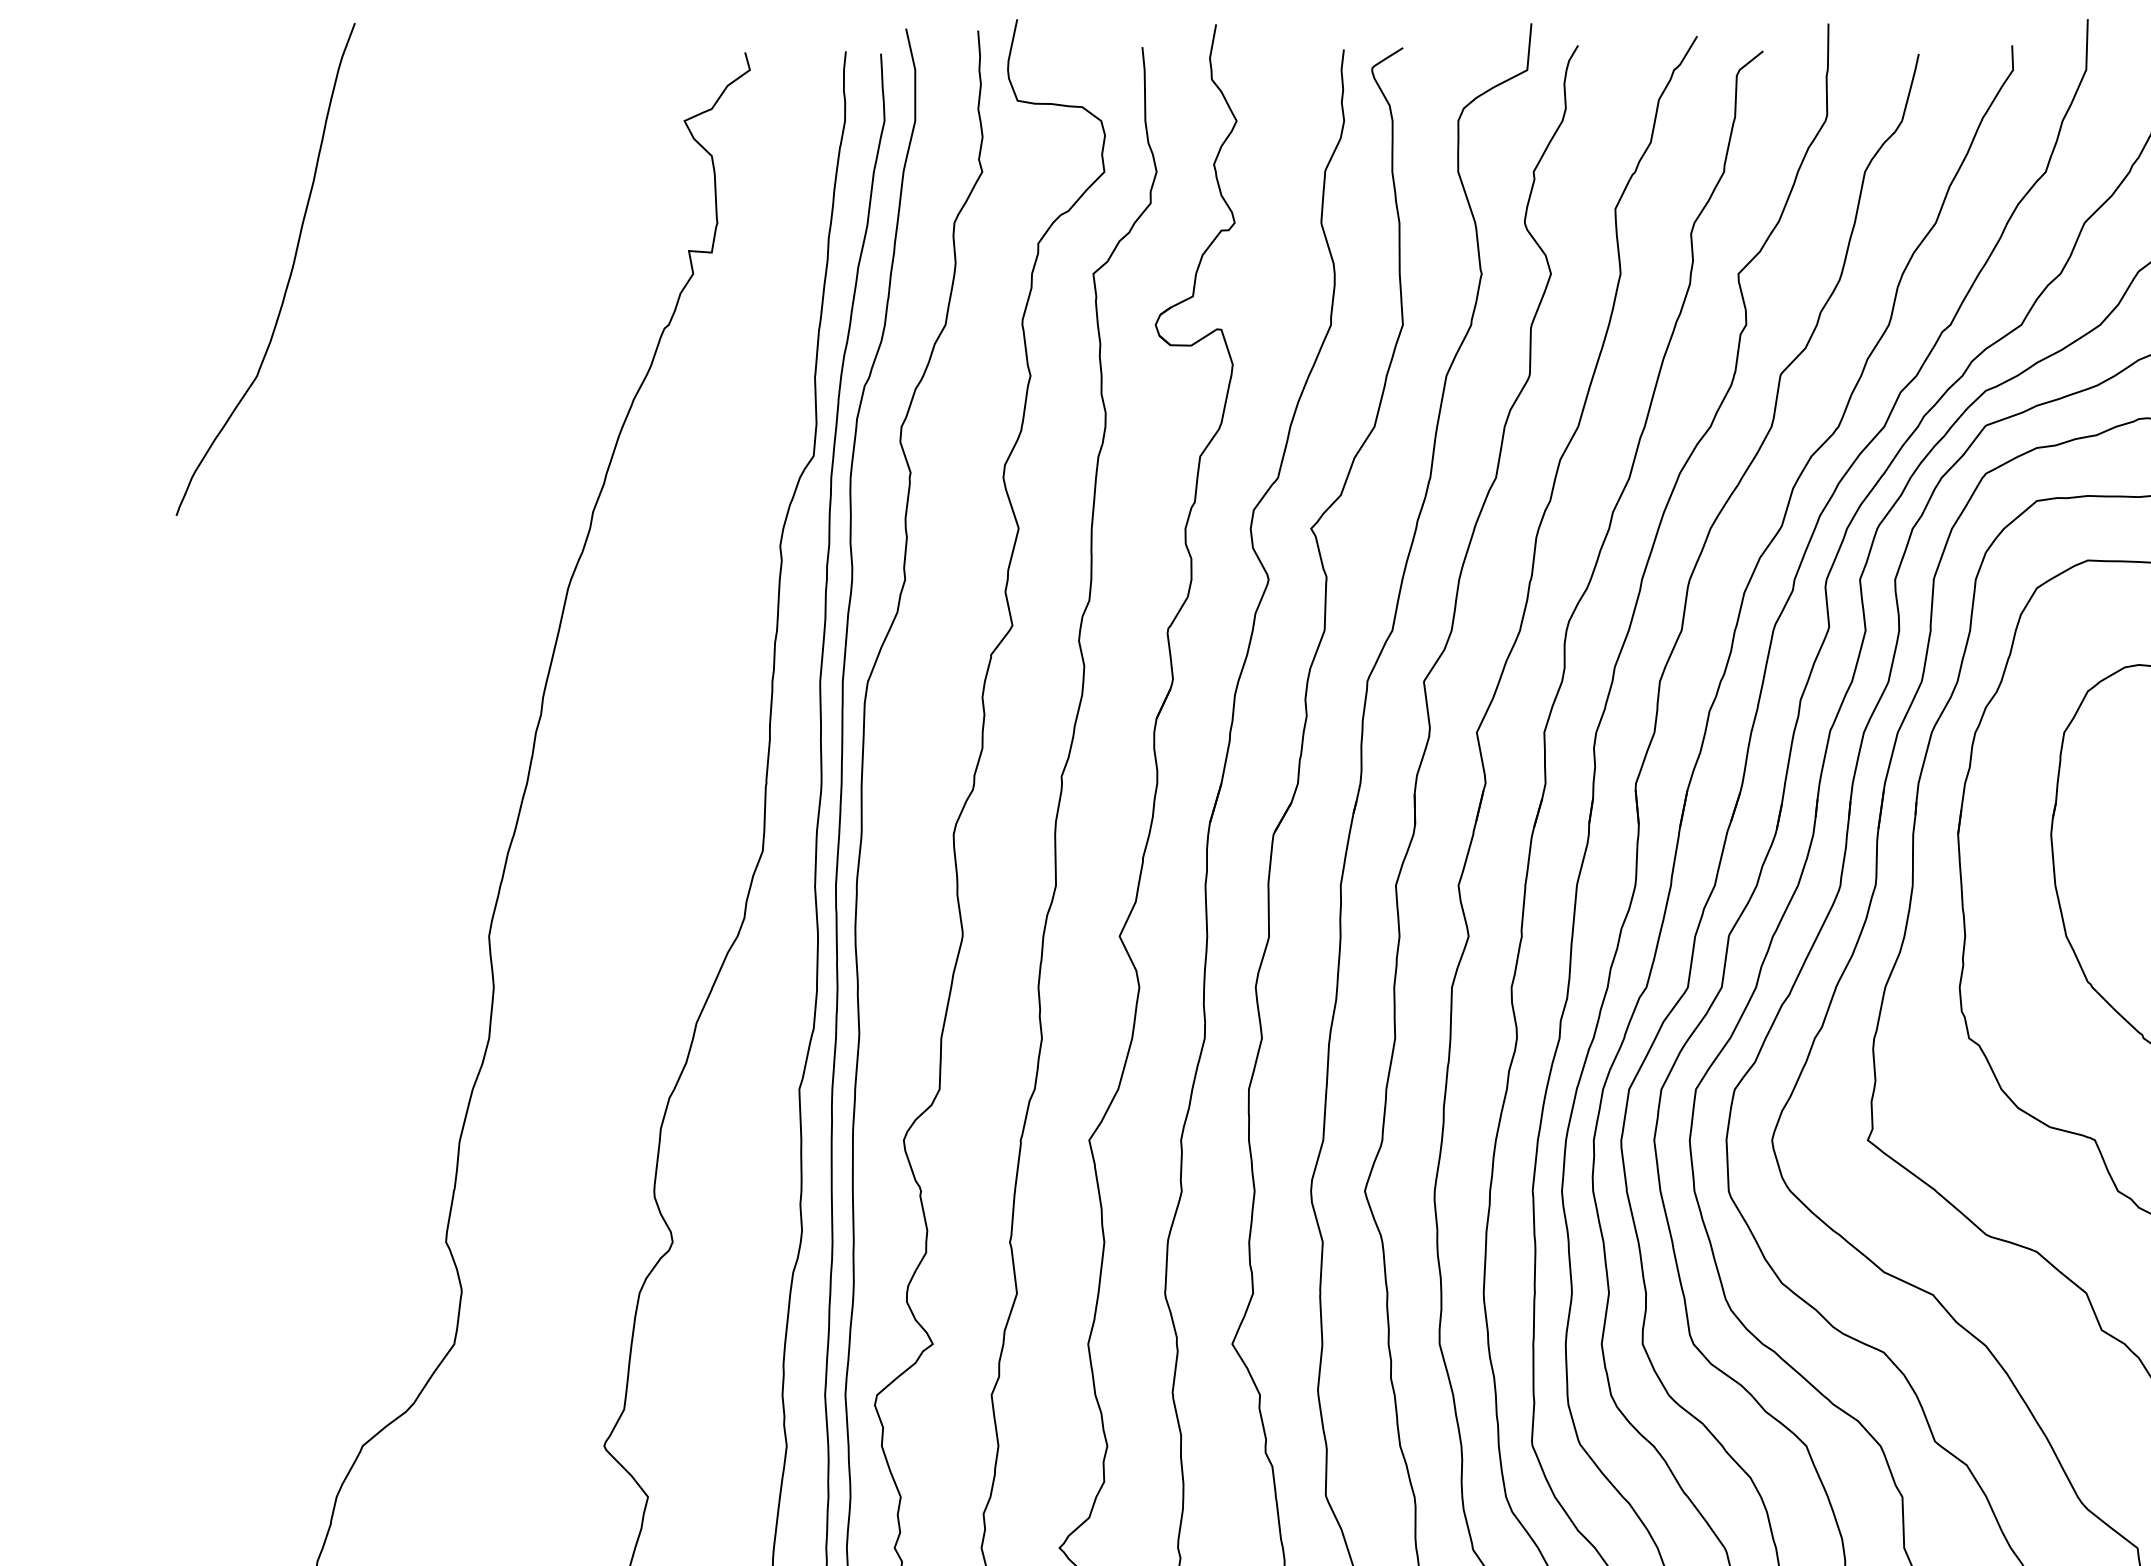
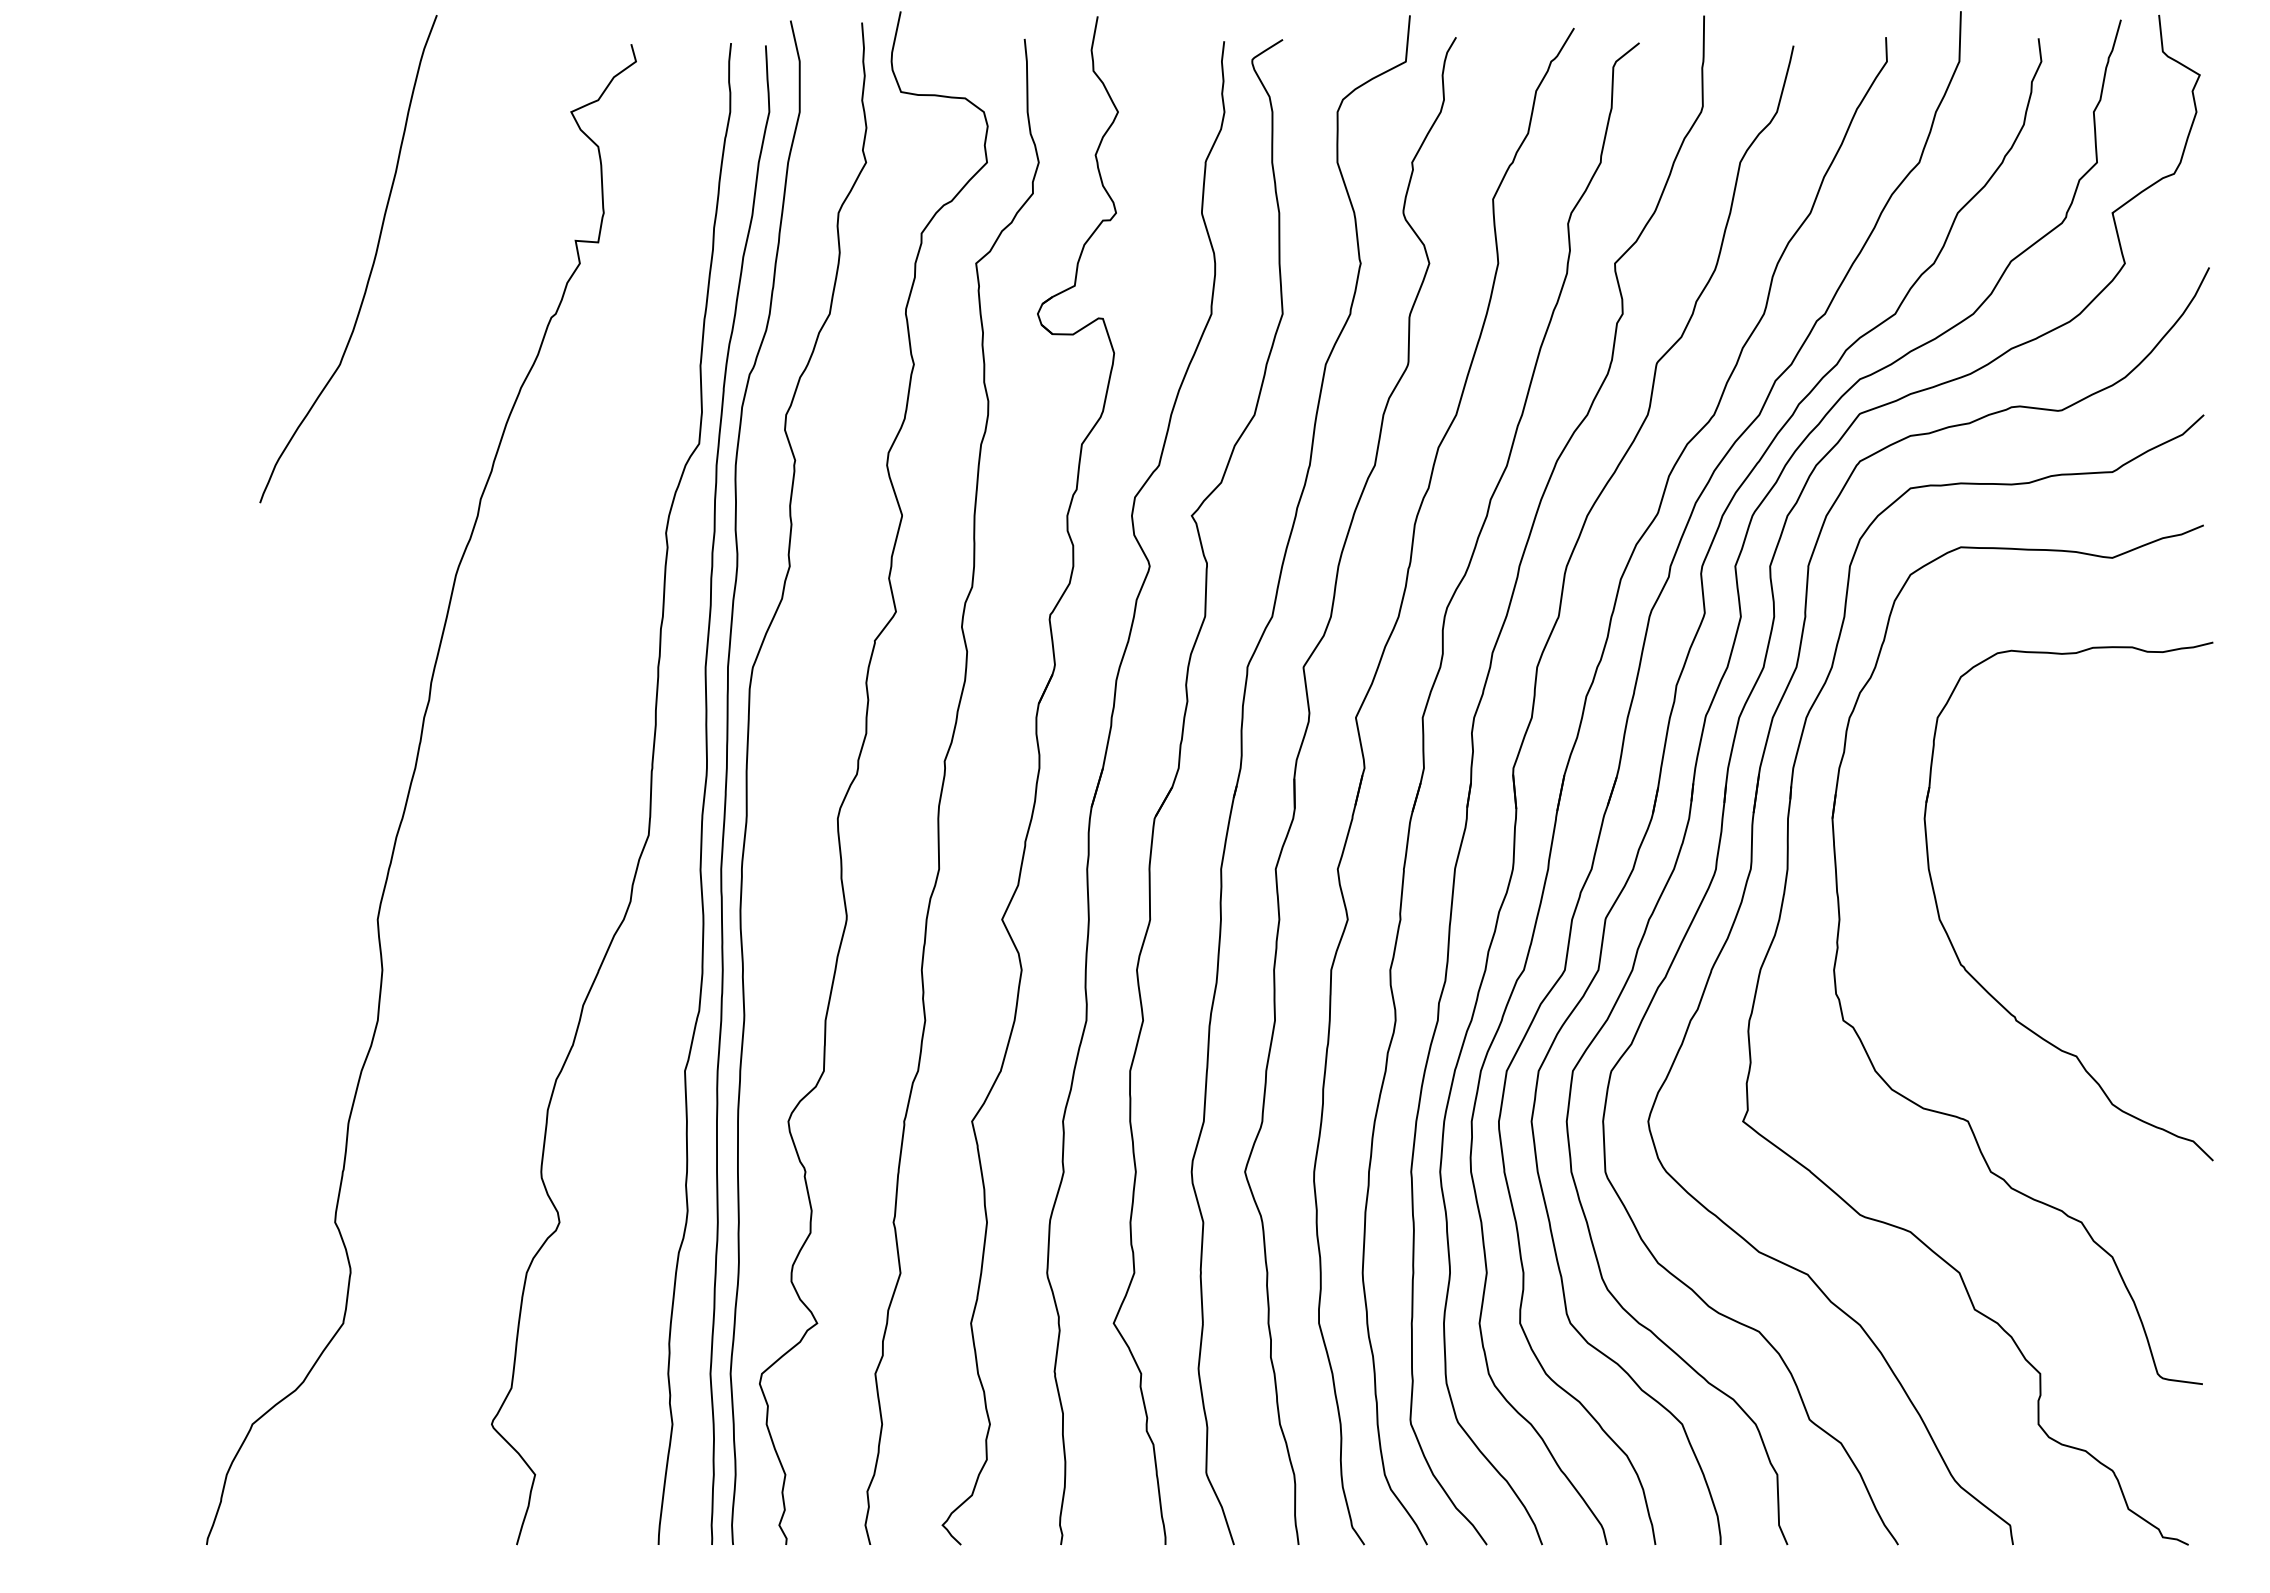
curve: (288, 276) -> (371, 266), moved

